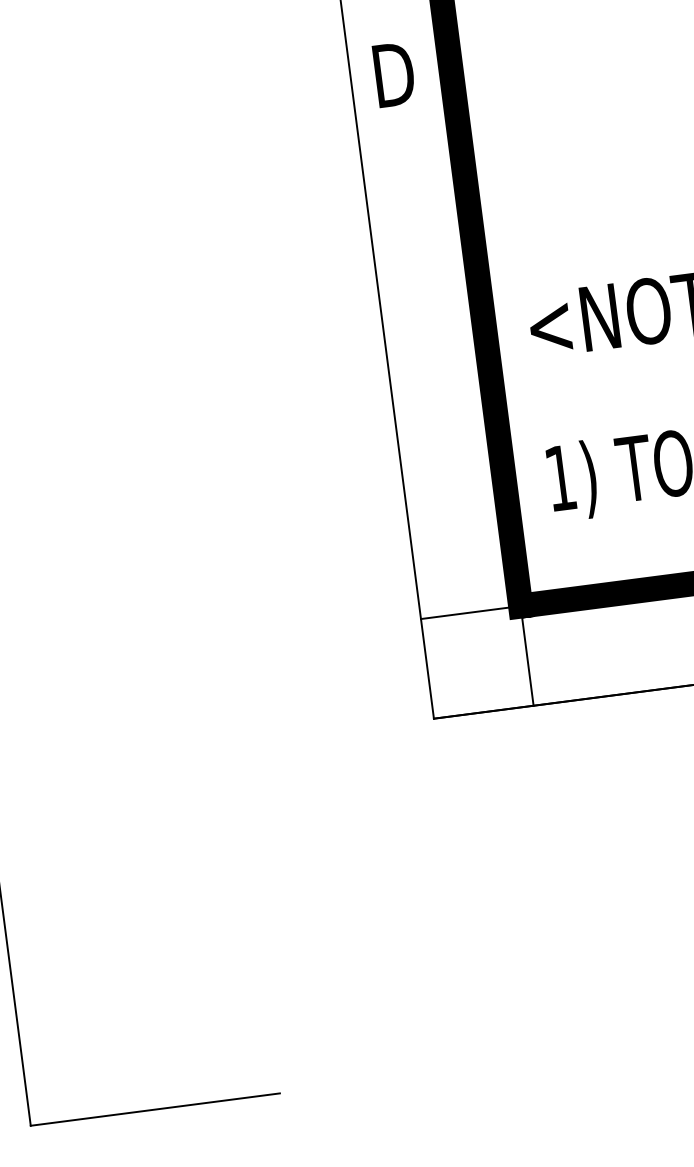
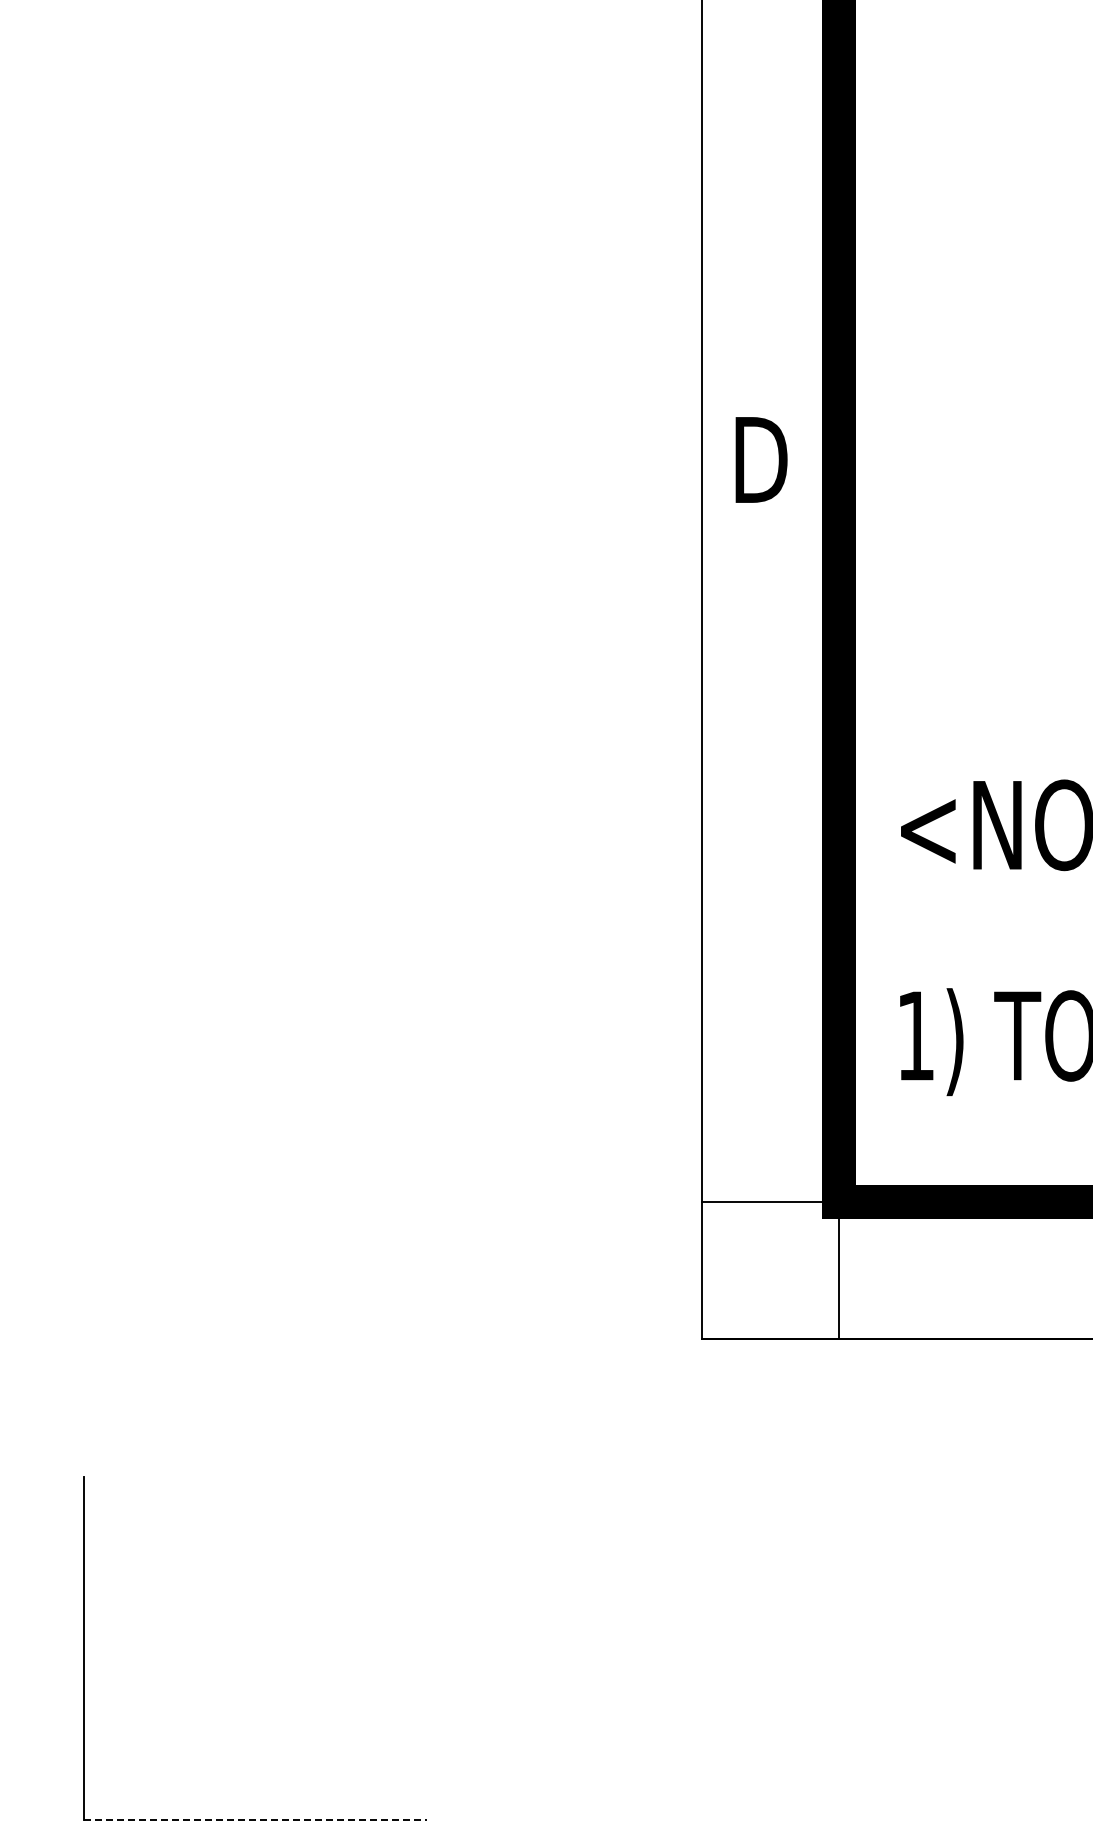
line: (155, 1109) -> (255, 1819), solid -> dashed

